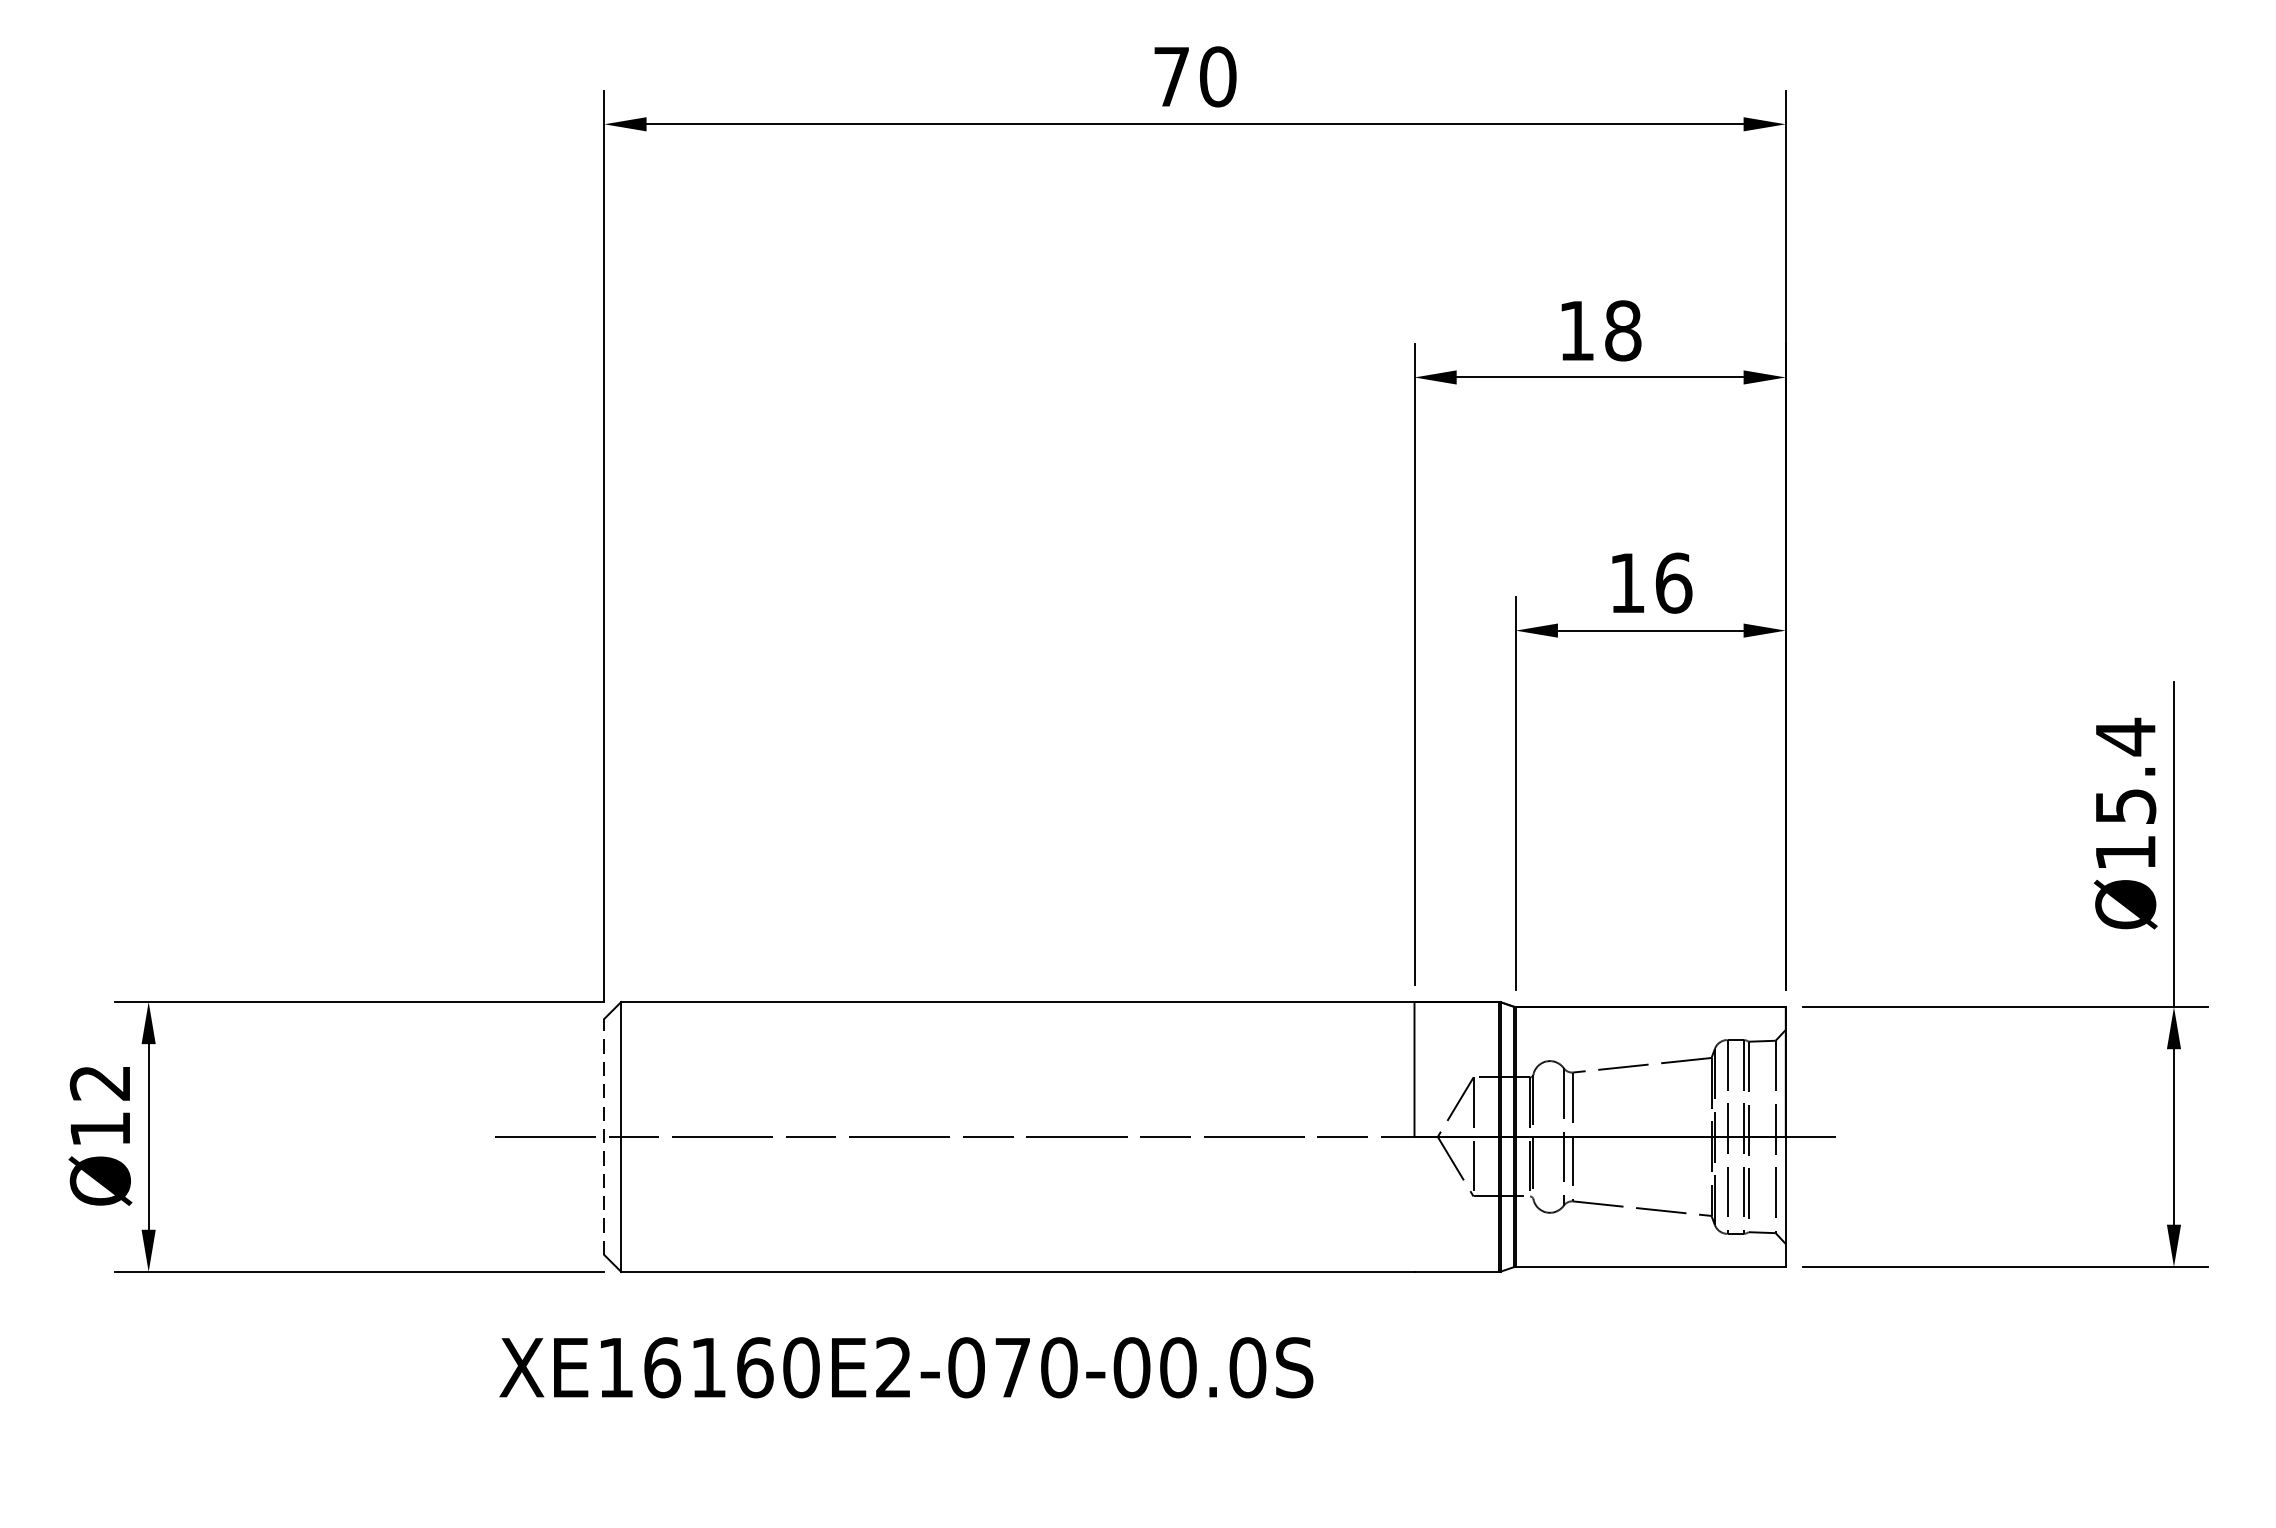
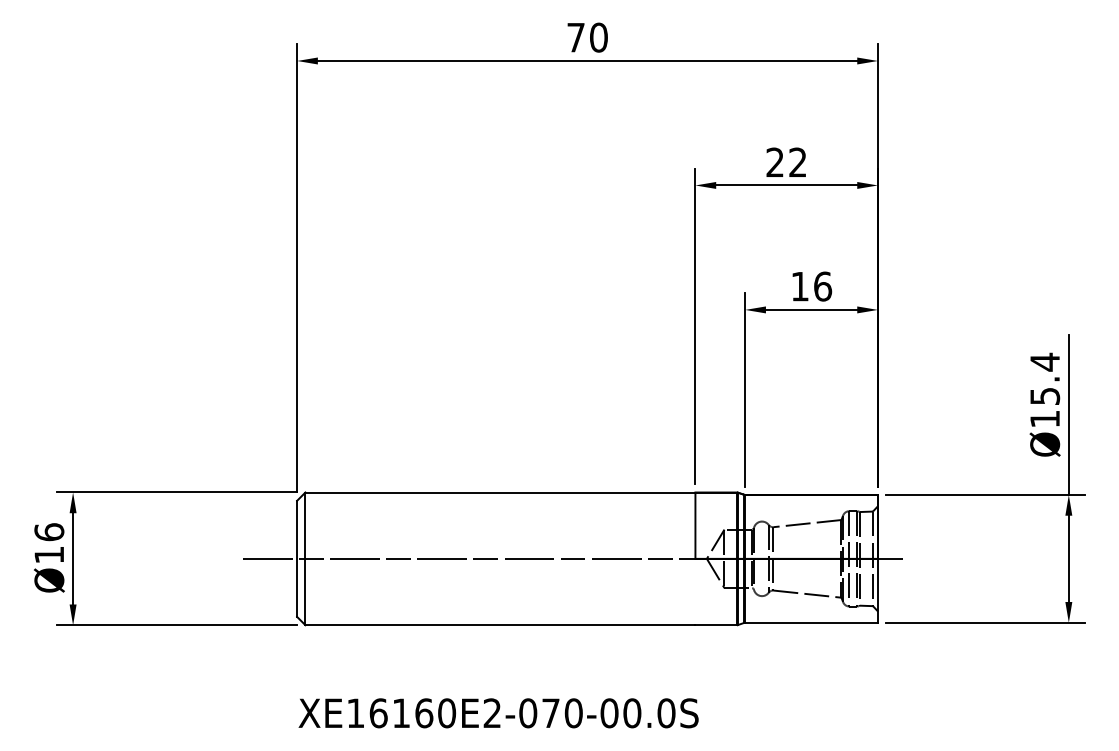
text: (1599, 330) -> (786, 162), 18 -> 22
text: (100, 1083) -> (49, 532), Ø12 -> Ø16
line: (605, 1136) -> (297, 558), dashed -> solid
text: (906, 1368) -> (498, 713), moved

